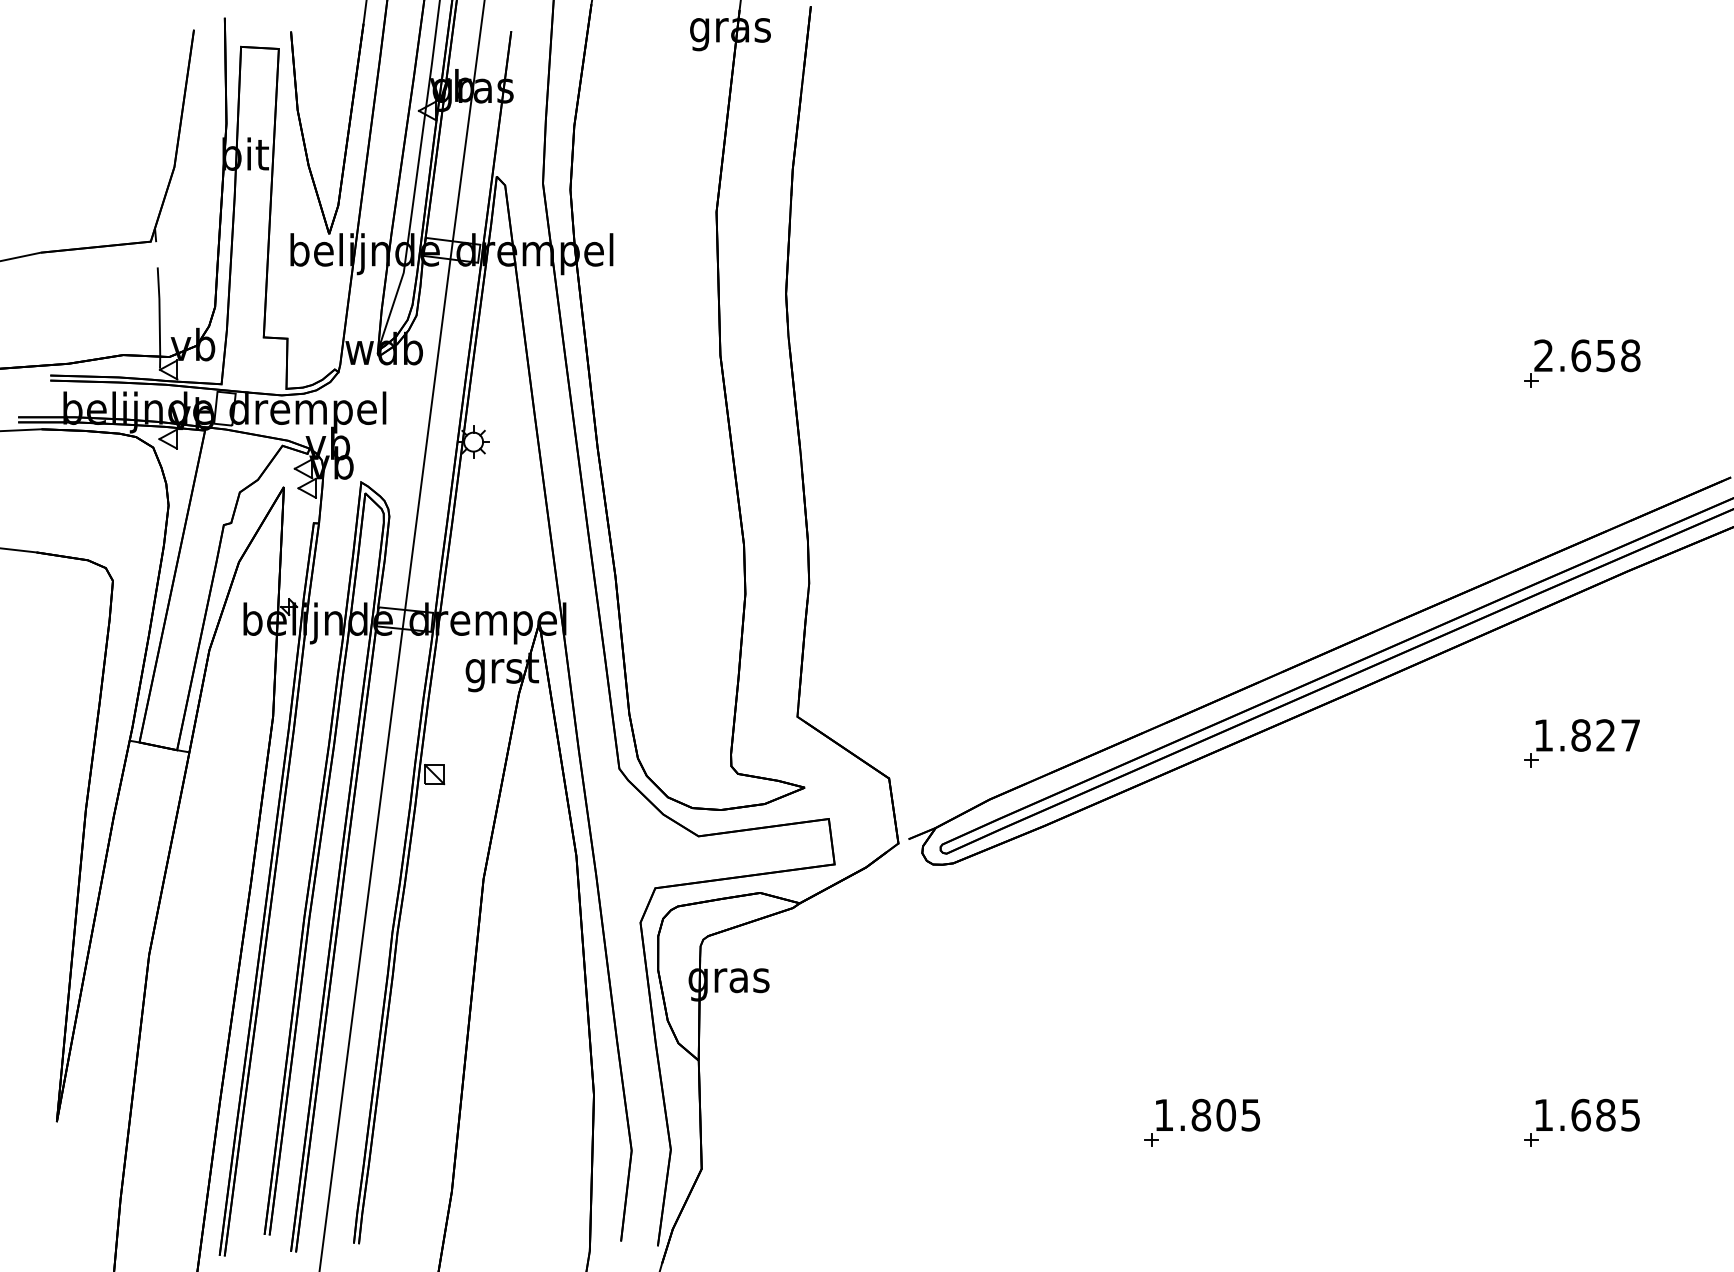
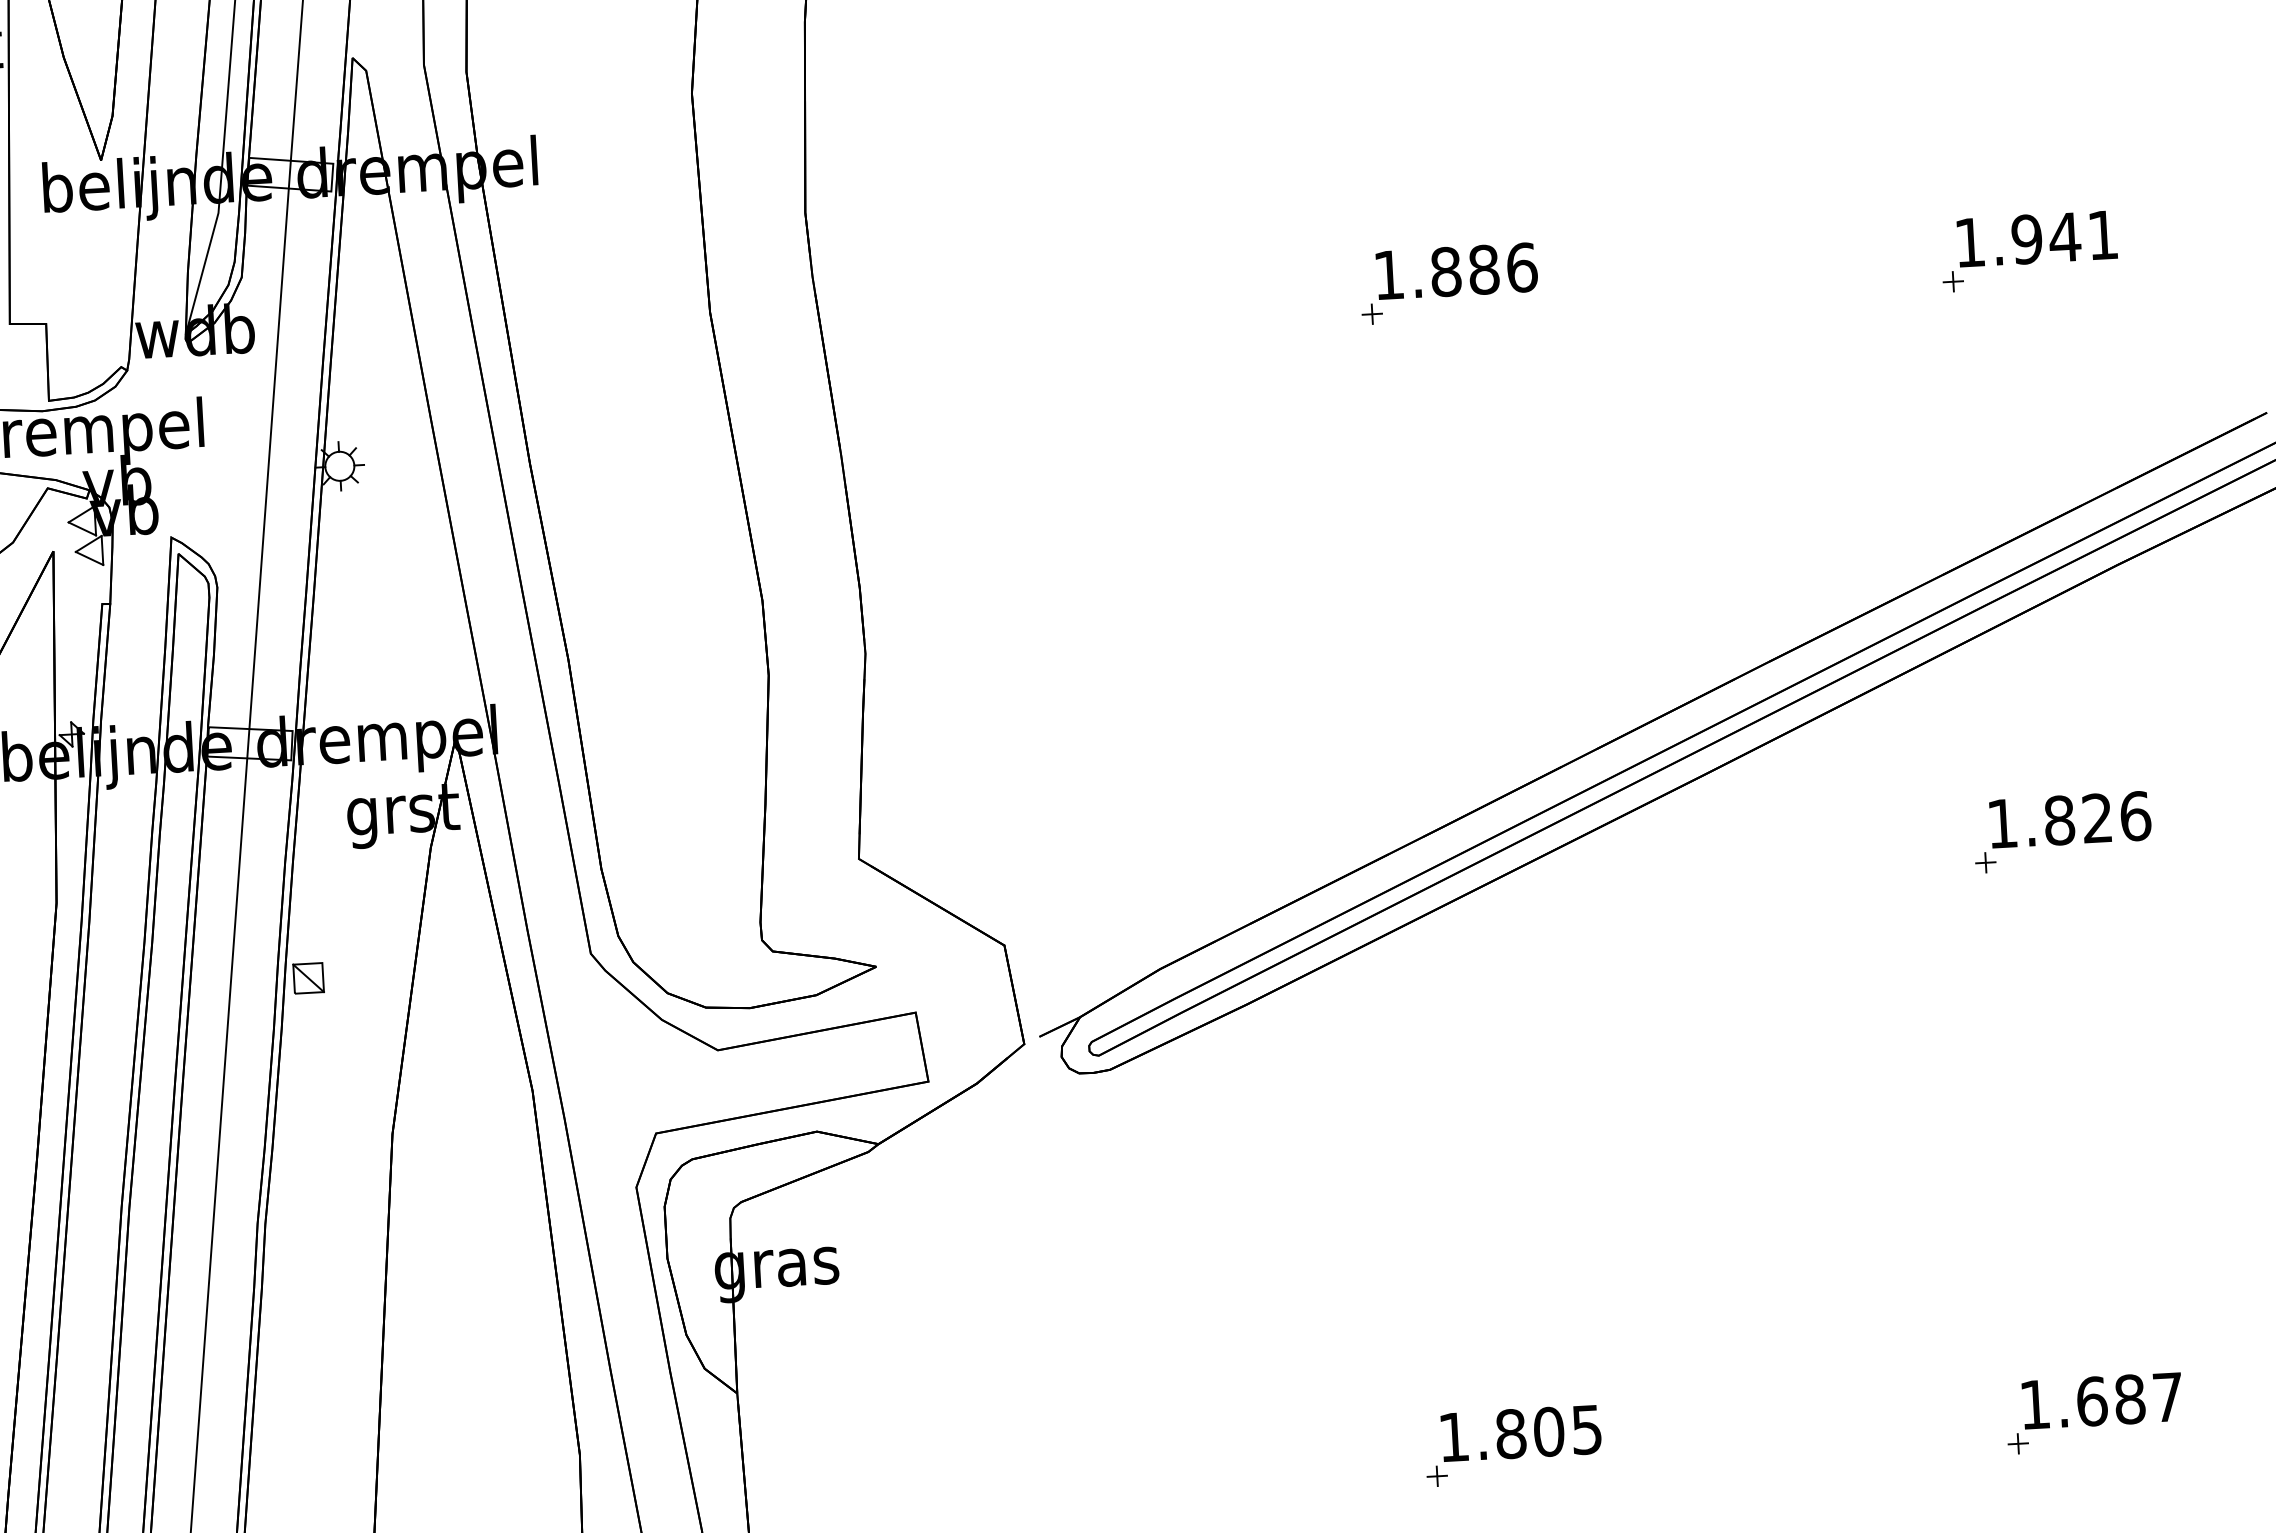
text: (1587, 355) -> (2036, 238), 2.658 -> 1.941
part: (1202, 363) -> (1448, 283), added
text: (1630, 735) -> (2135, 816), 1.827 -> 1.826
text: (1630, 1115) -> (2167, 1397), 1.685 -> 1.687

